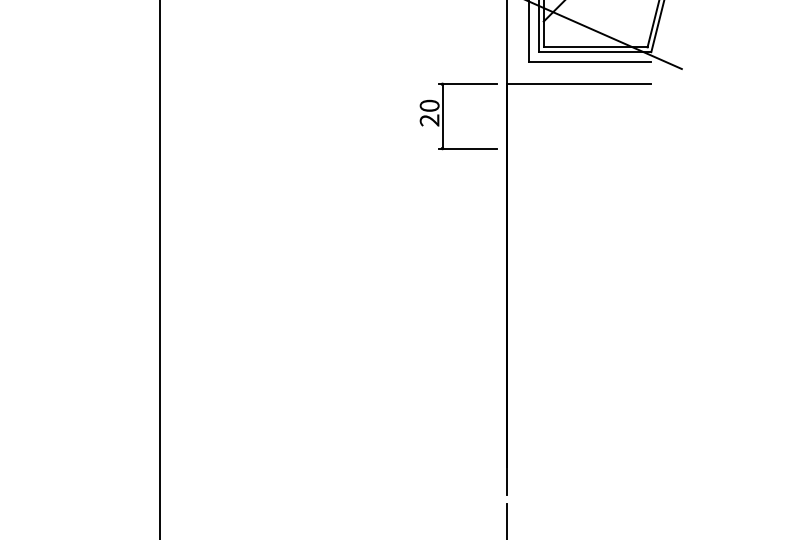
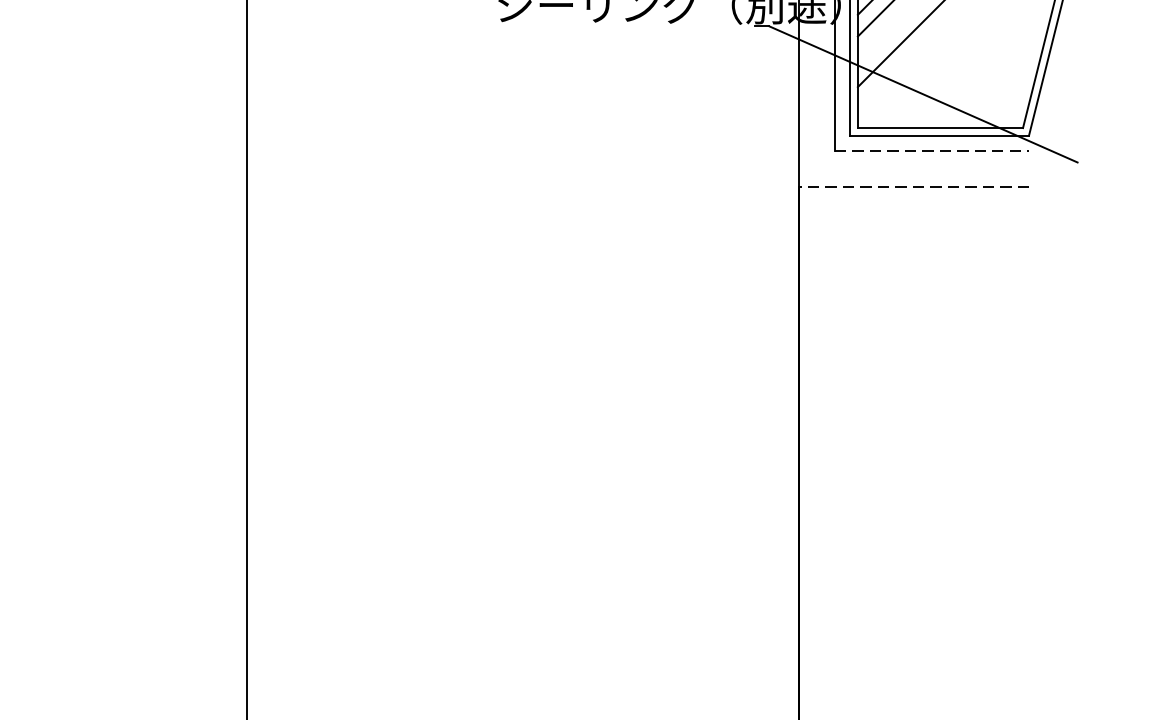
line: (590, 61) -> (932, 150), solid -> dashed
line: (578, 84) -> (913, 187), solid -> dashed
part: (443, 116) -> (698, 237), removed

